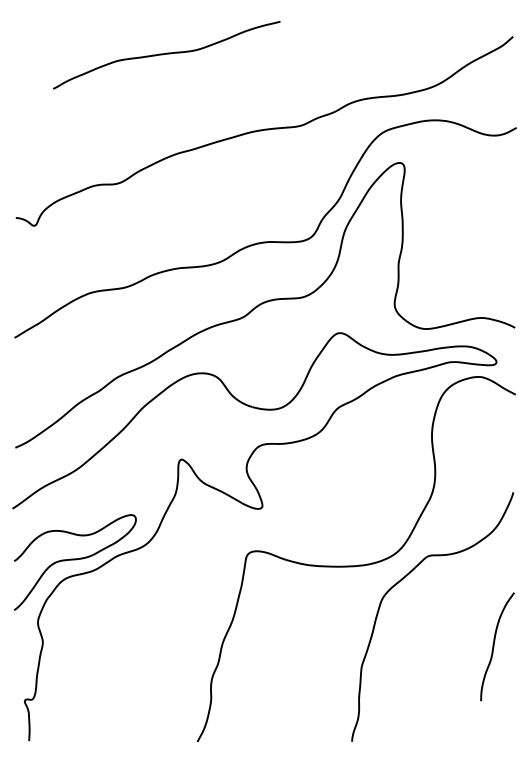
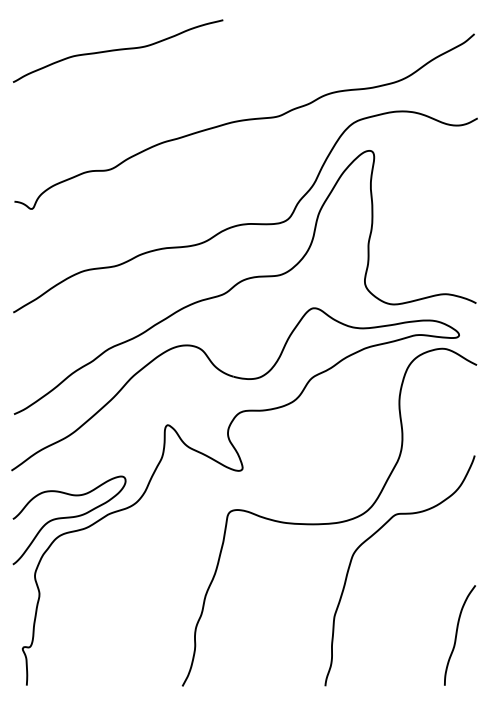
curve: (166, 54) -> (117, 50), moved
curve: (494, 646) -> (457, 635), moved

